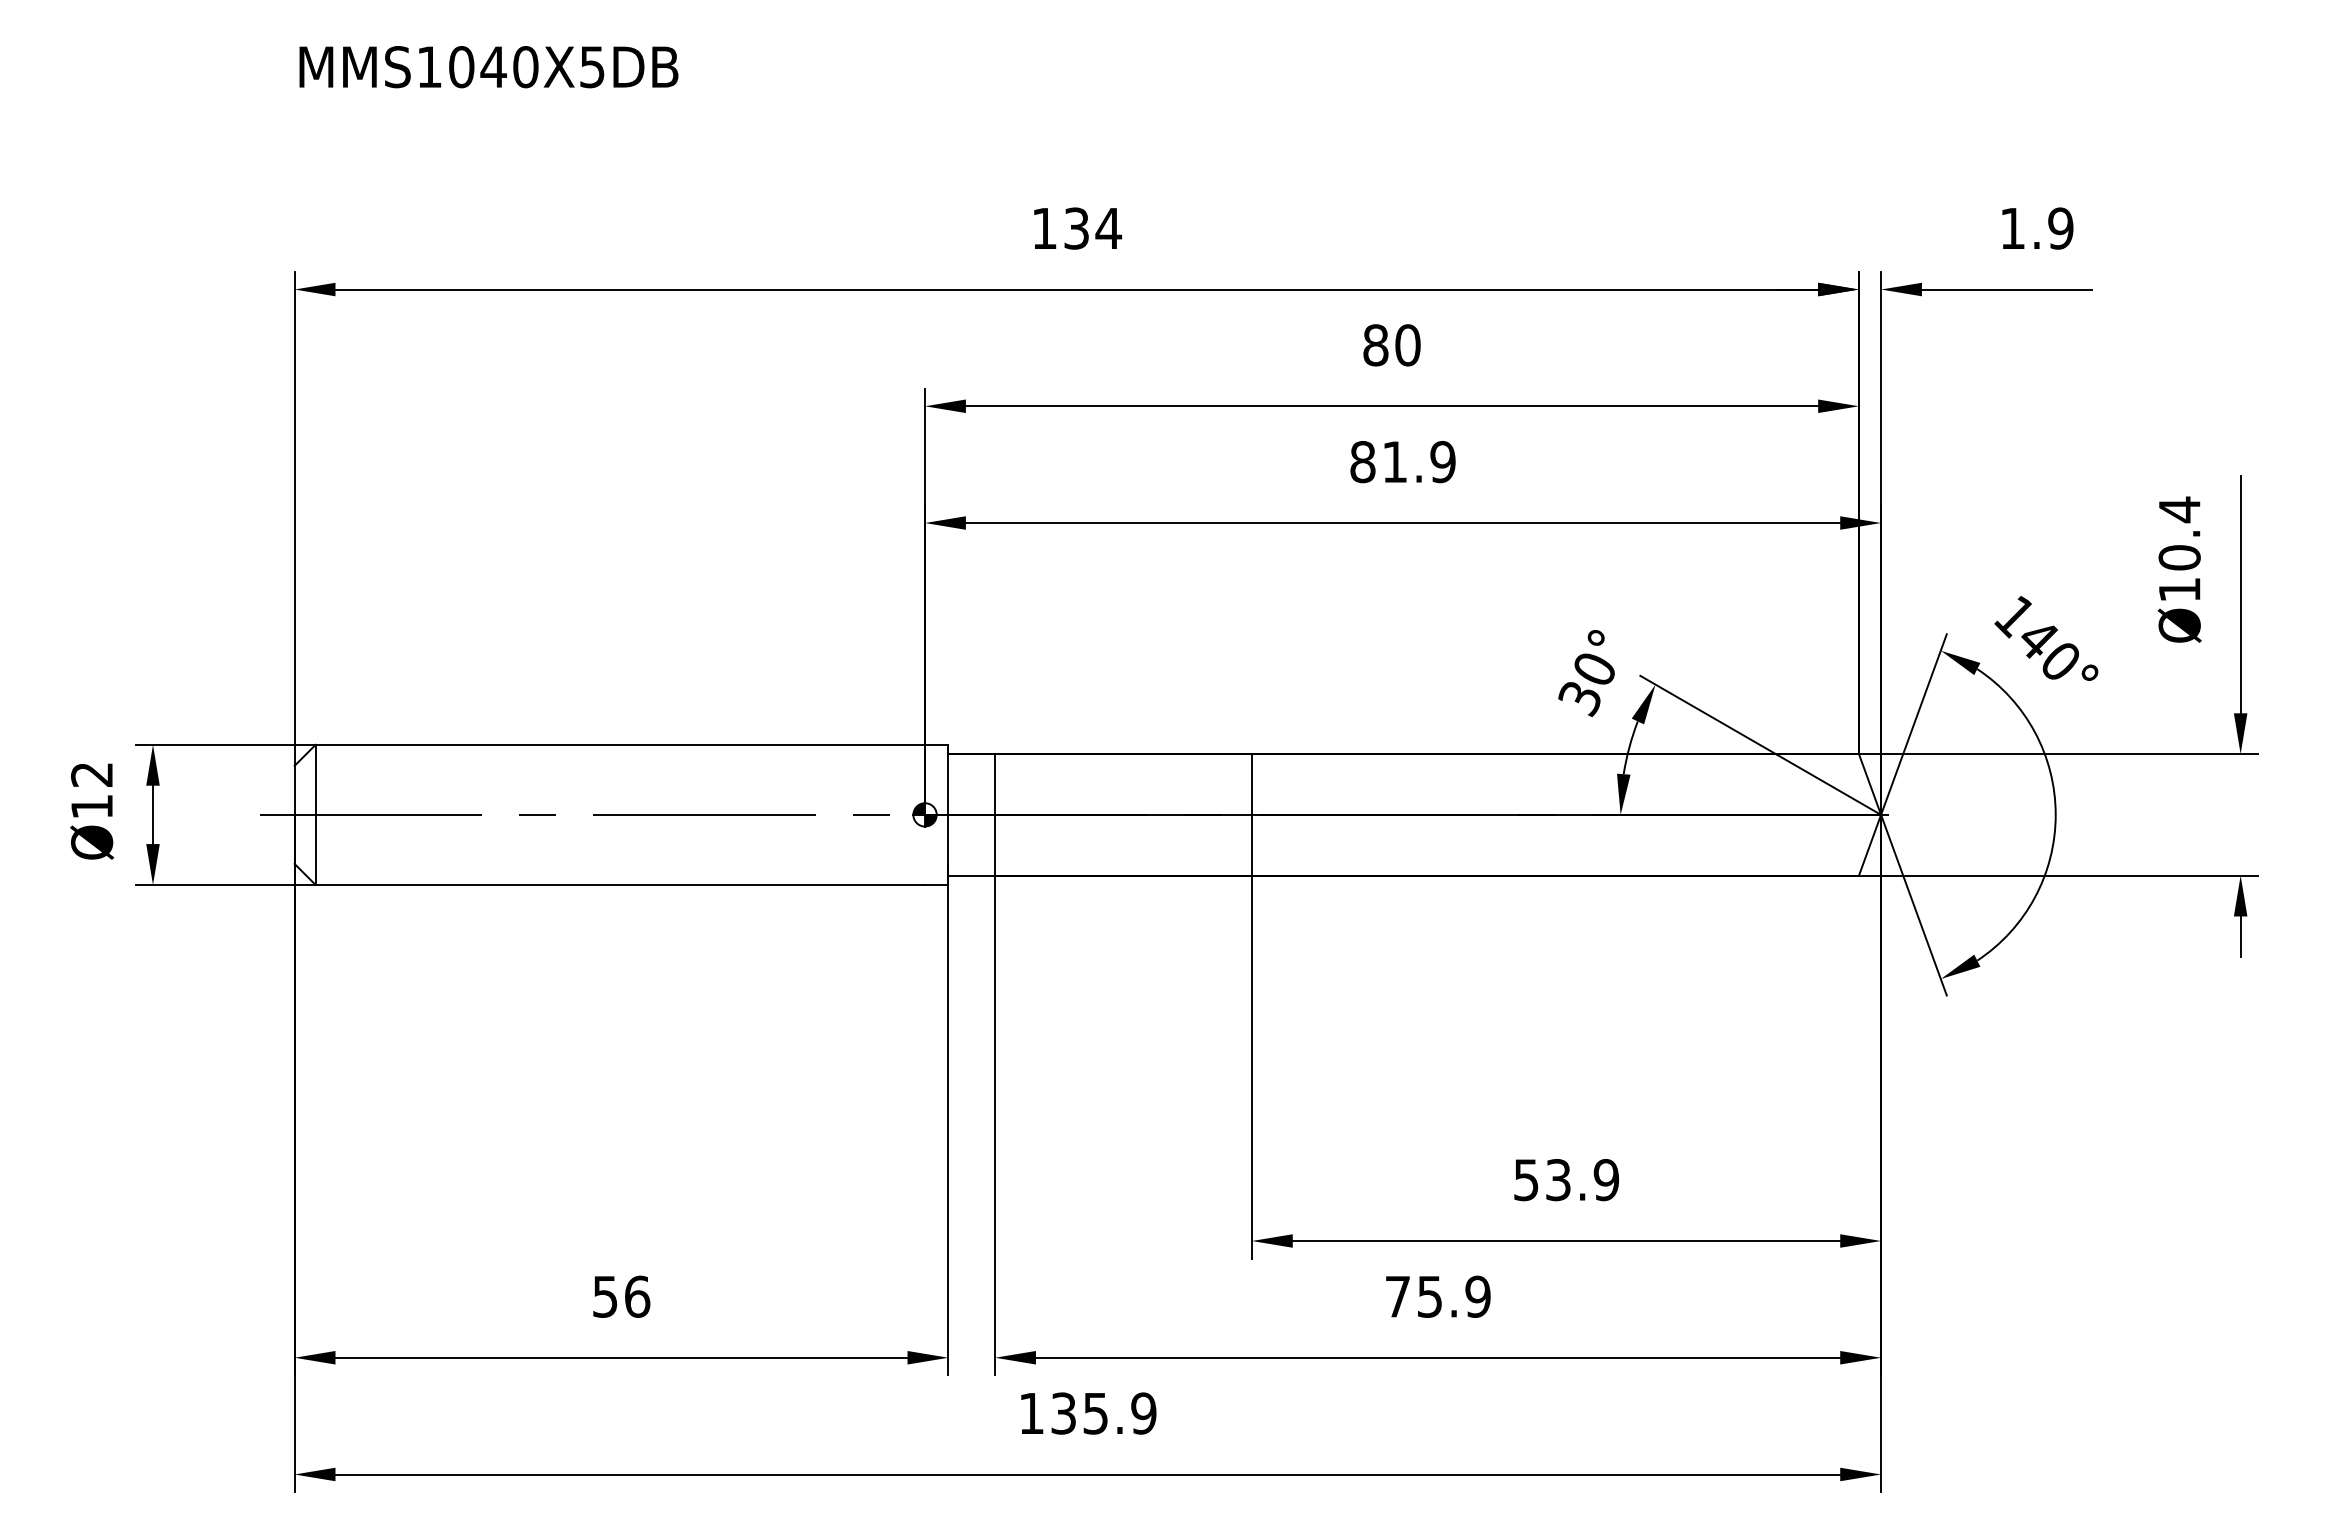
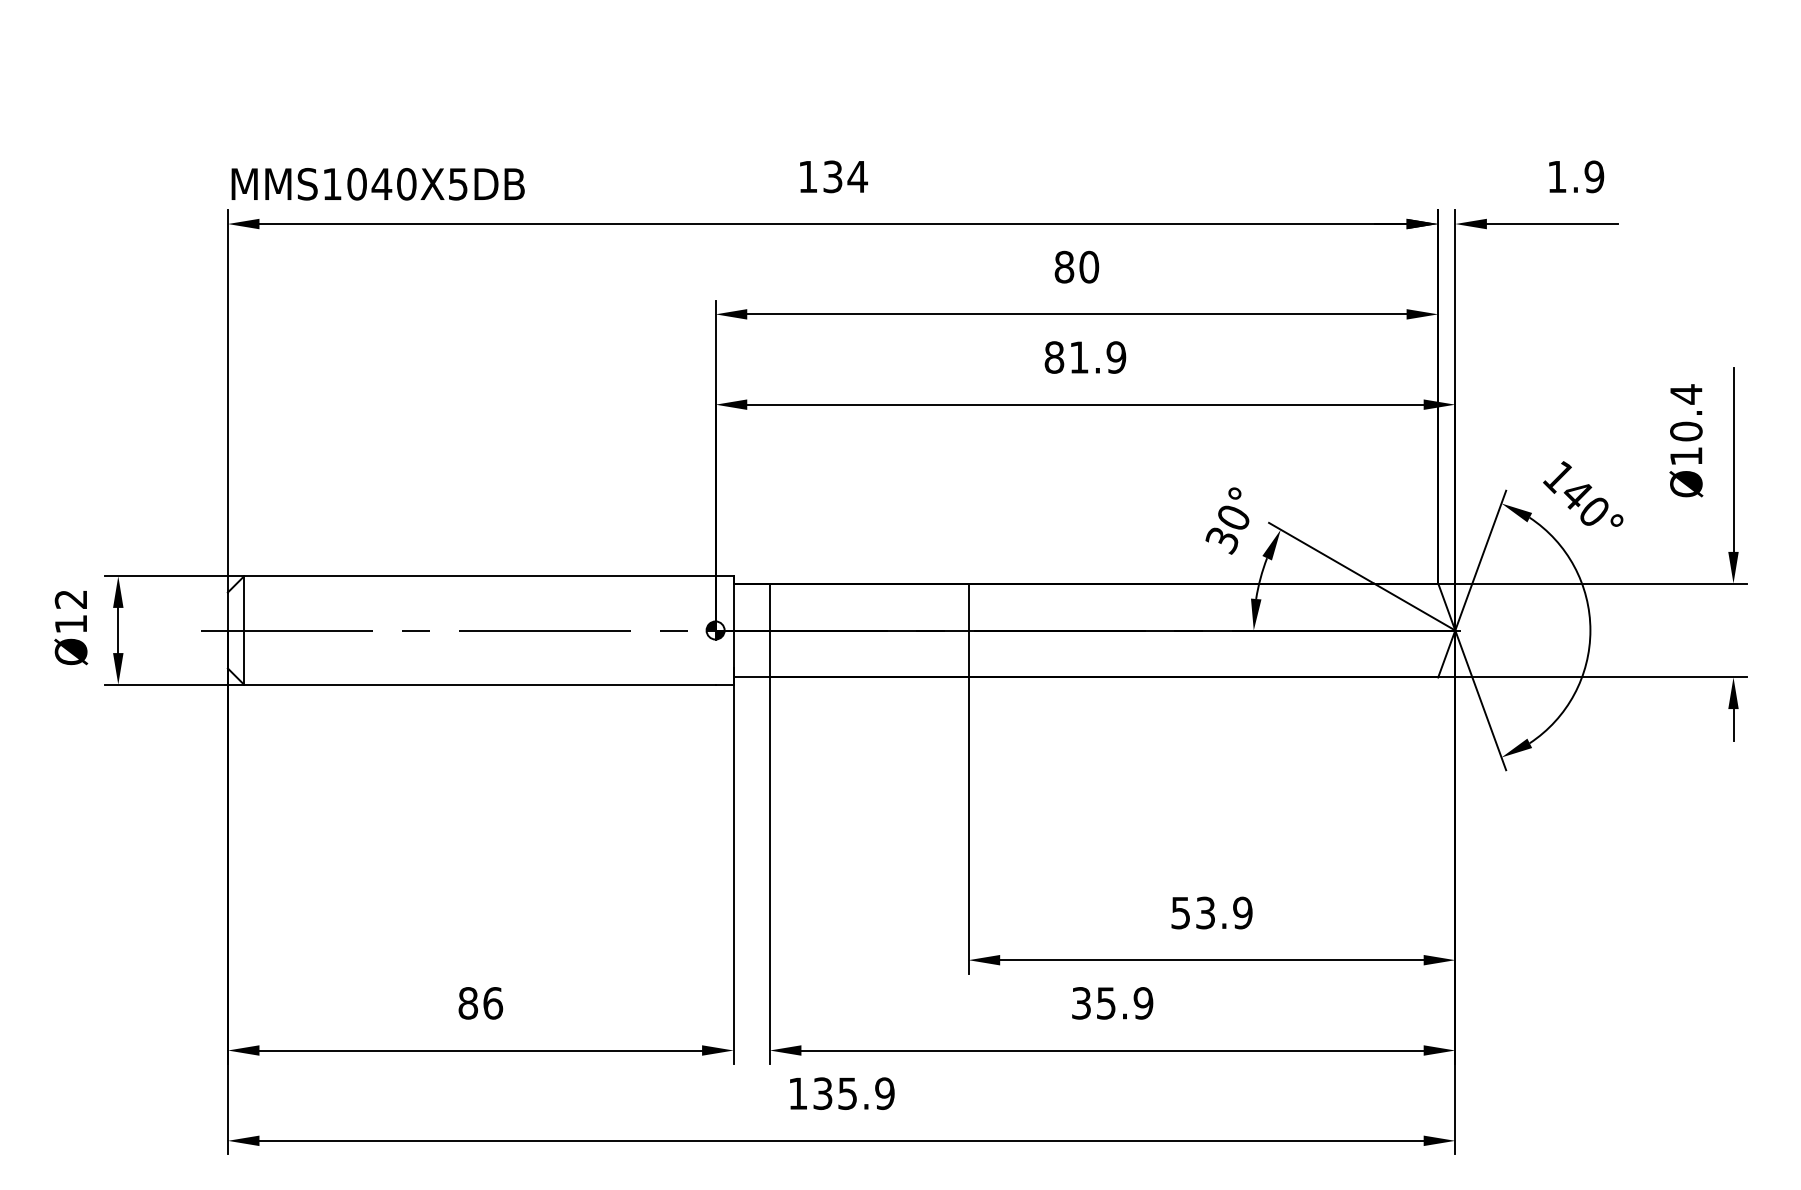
text: (488, 67) -> (377, 184), moved
text: (604, 1296) -> (467, 1003), 56 -> 86
text: (1397, 1296) -> (1081, 1003), 75.9 -> 35.9

